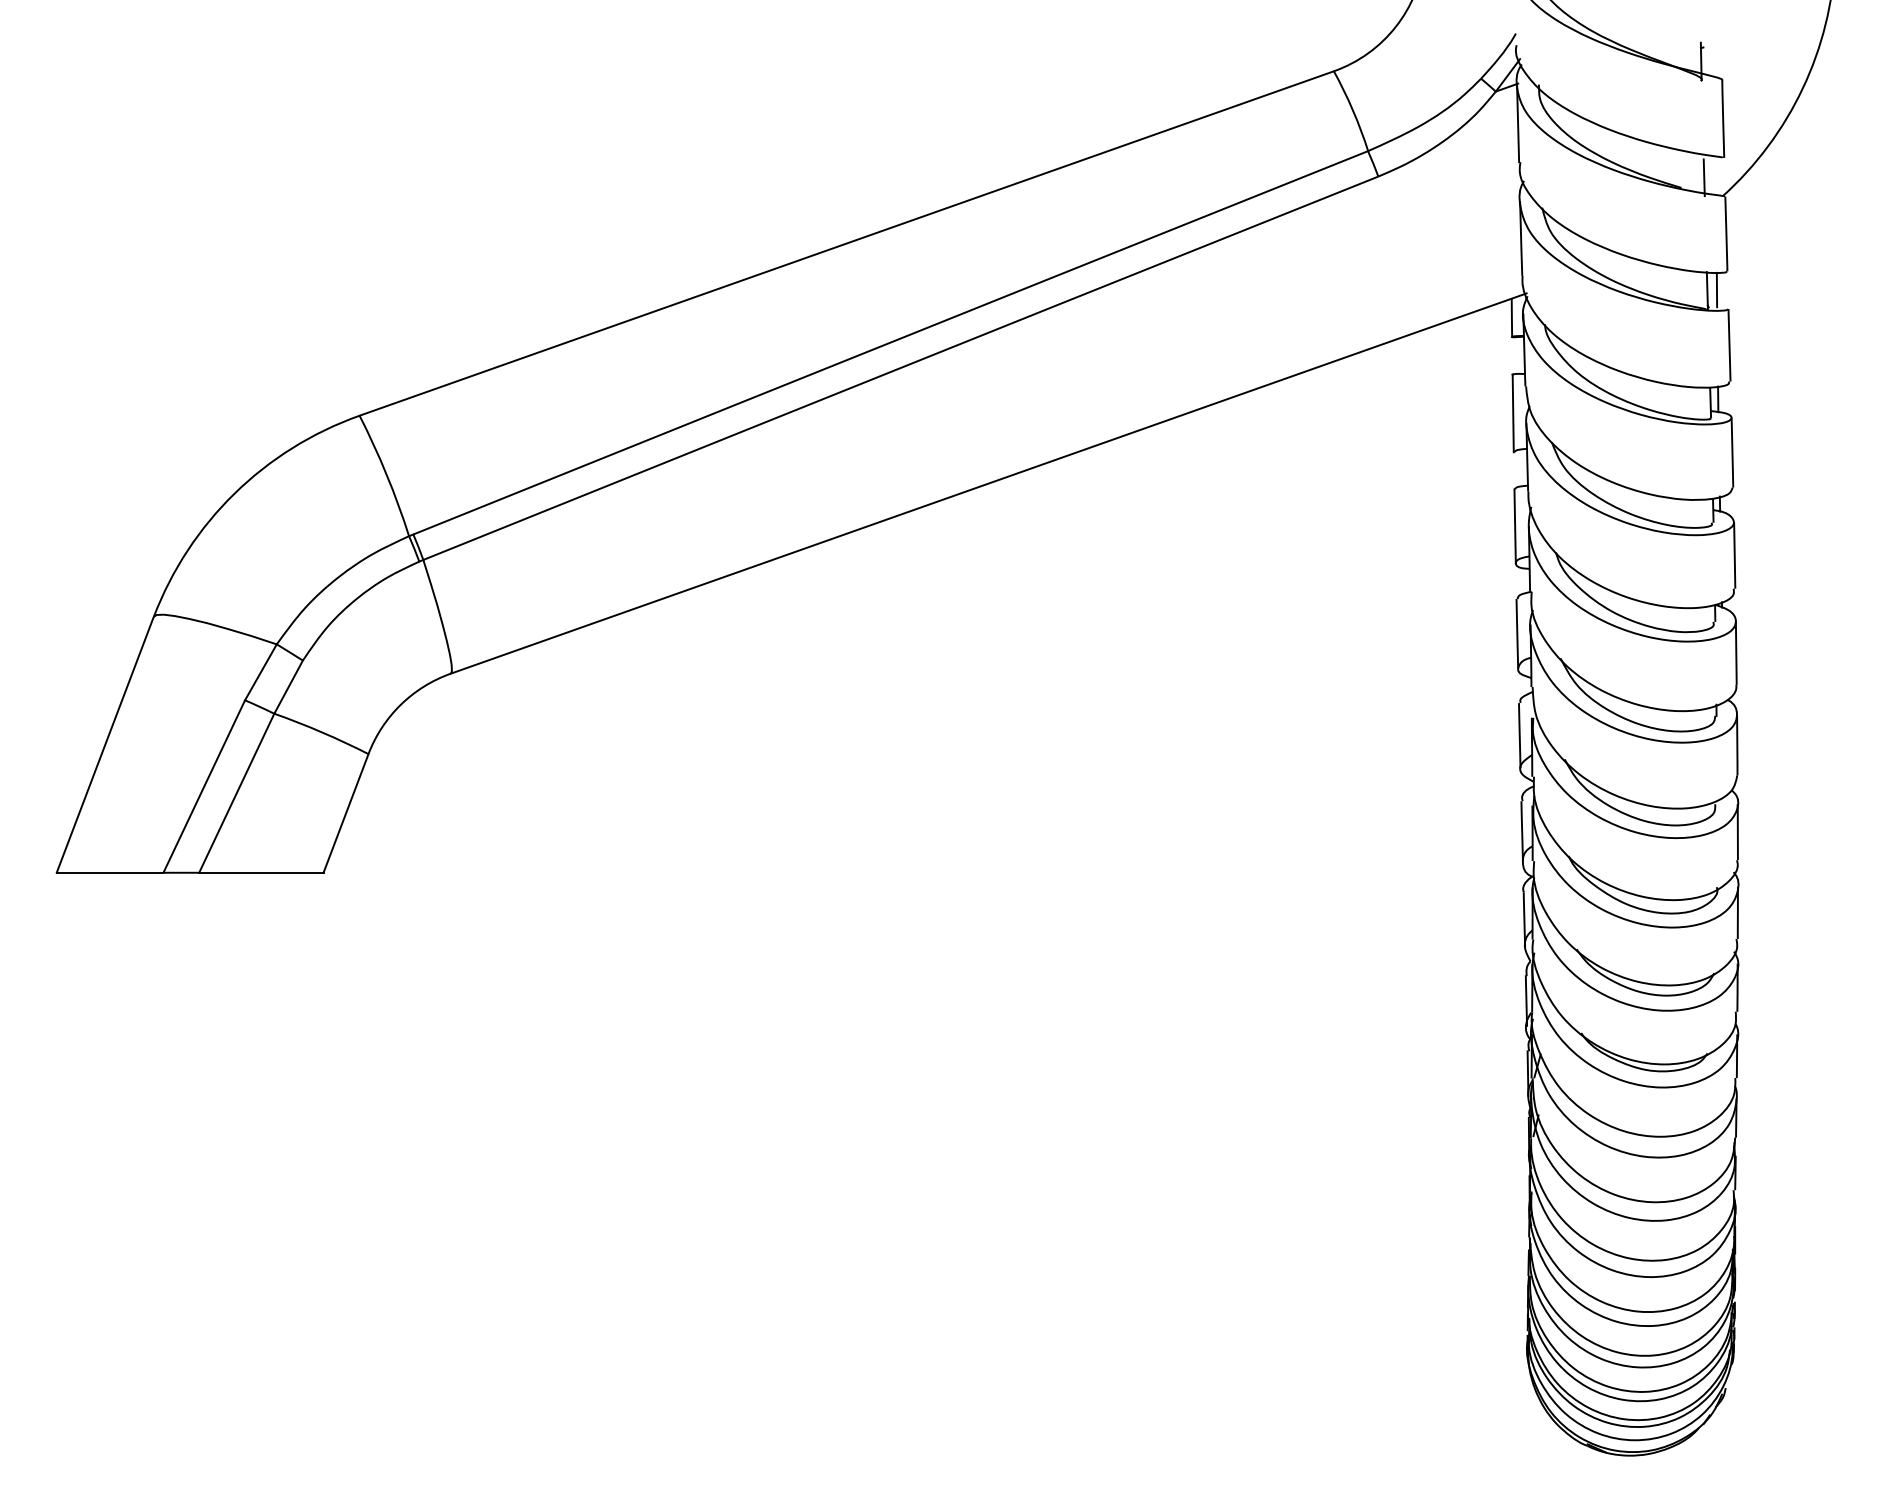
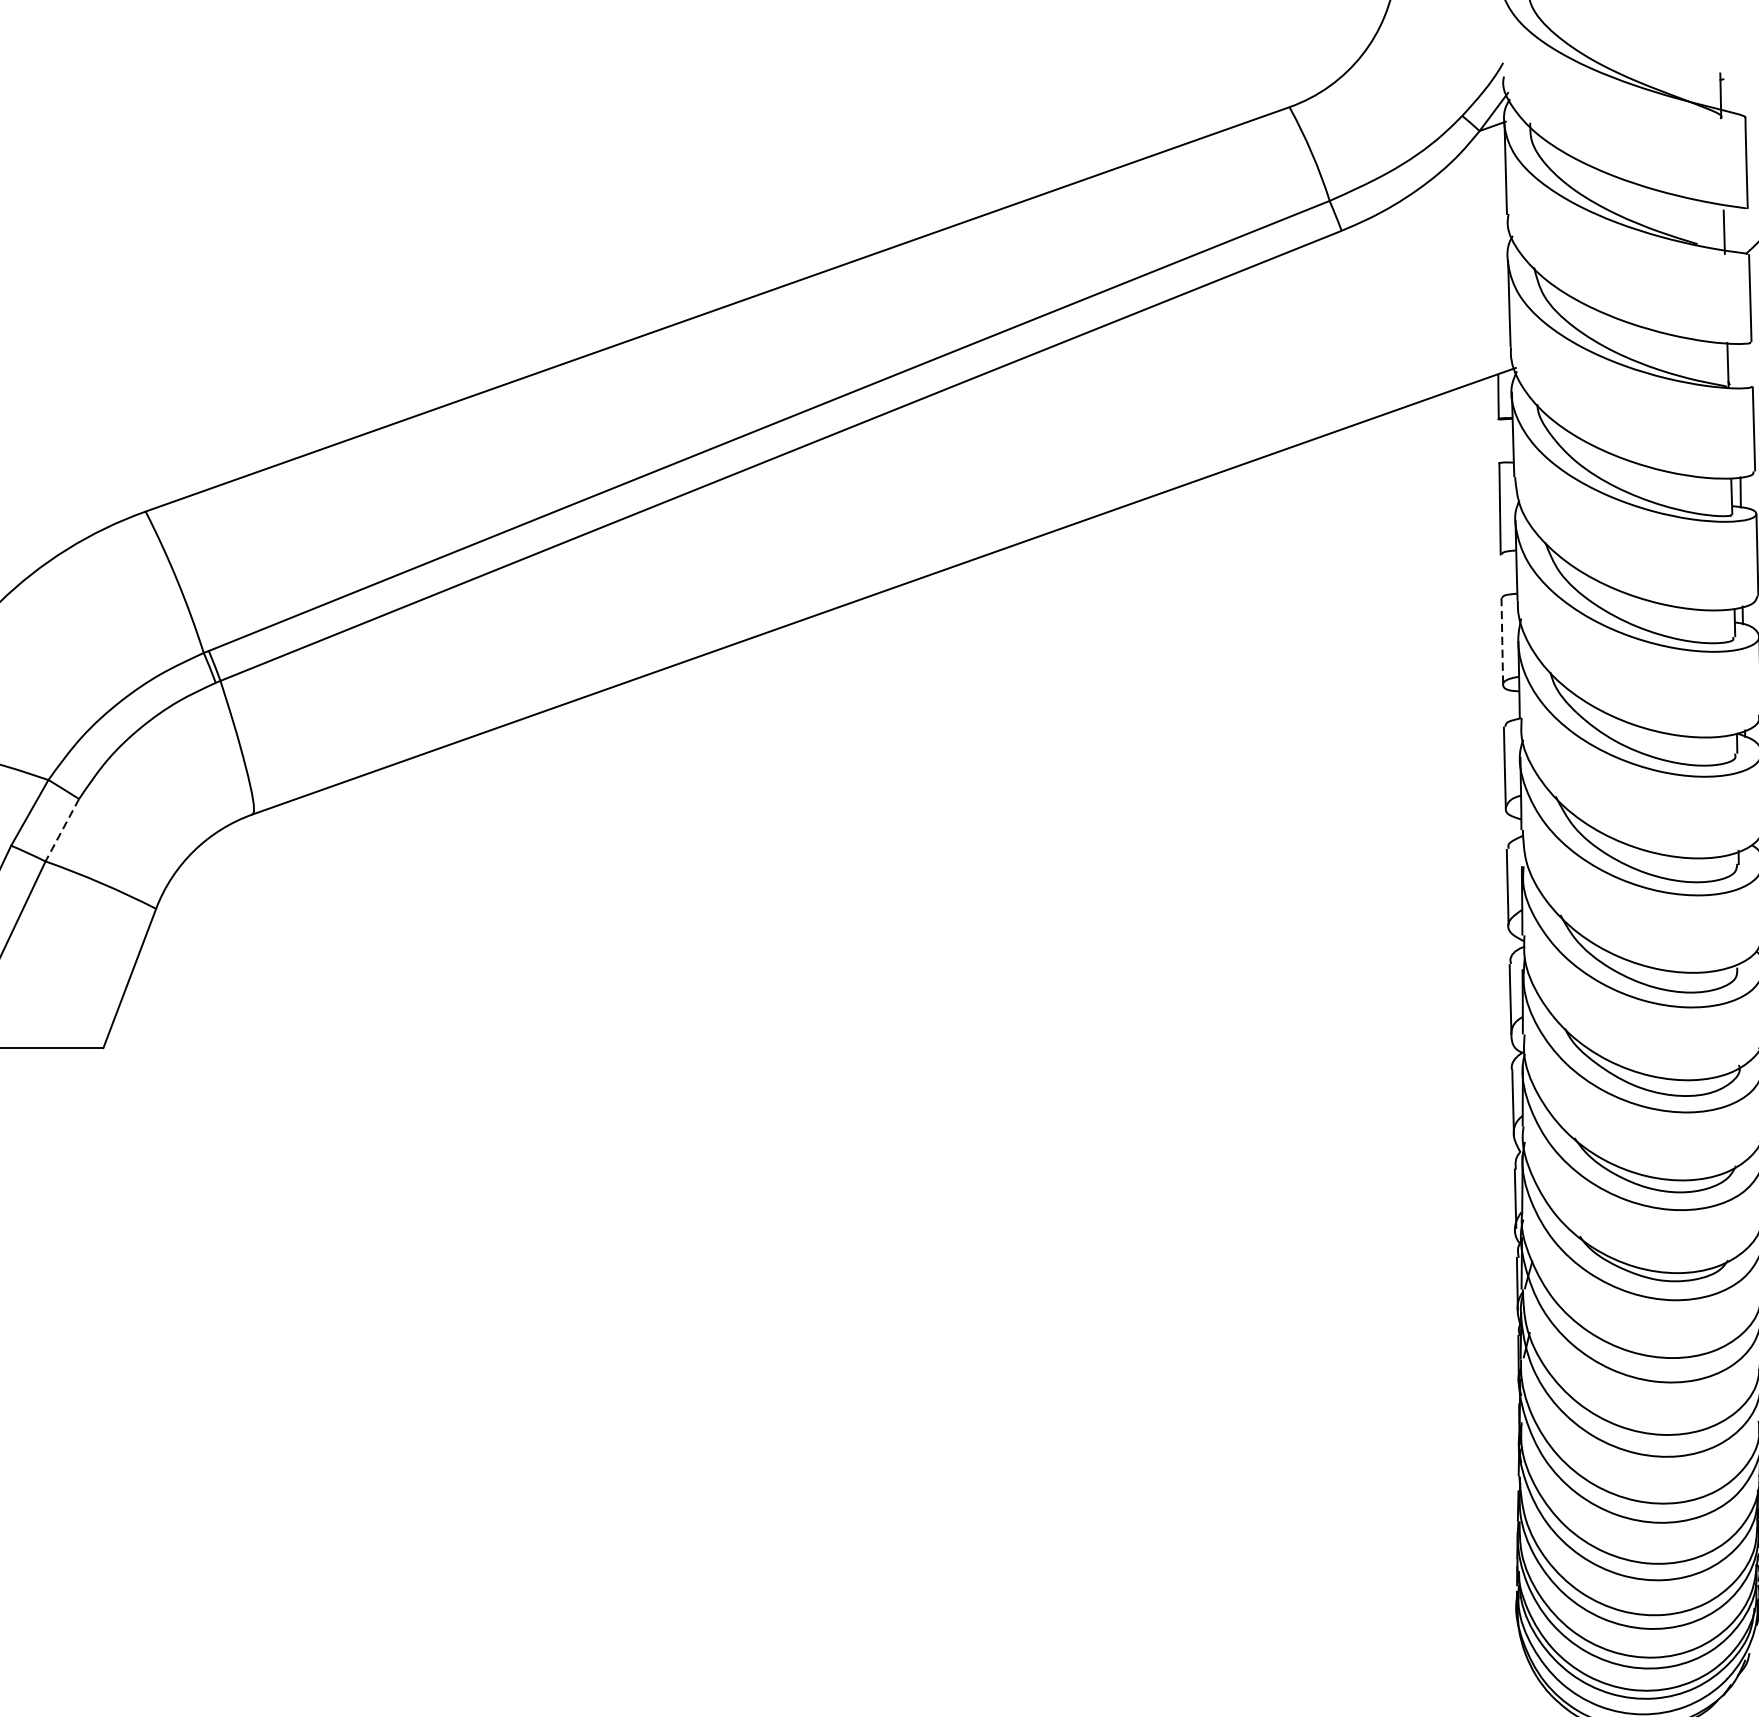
line: (1716, 289) -> (1738, 363), removed
line: (1515, 526) -> (1502, 641), solid -> dashed
line: (288, 687) -> (62, 830), solid -> dashed

